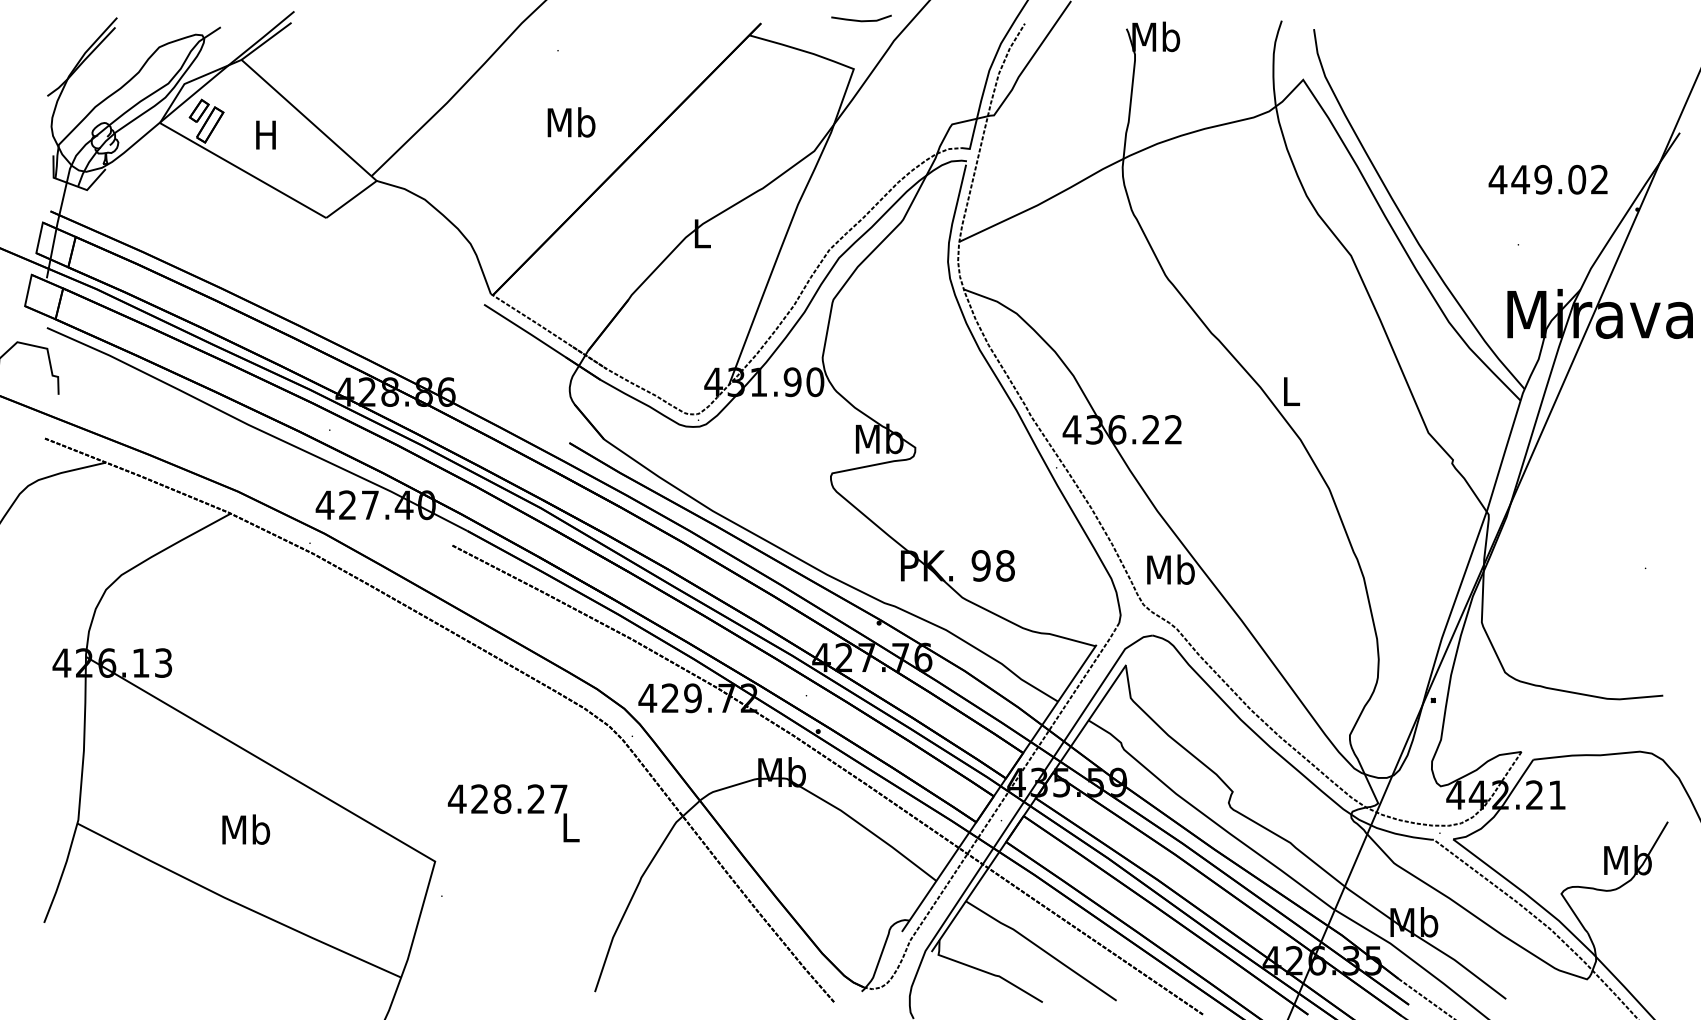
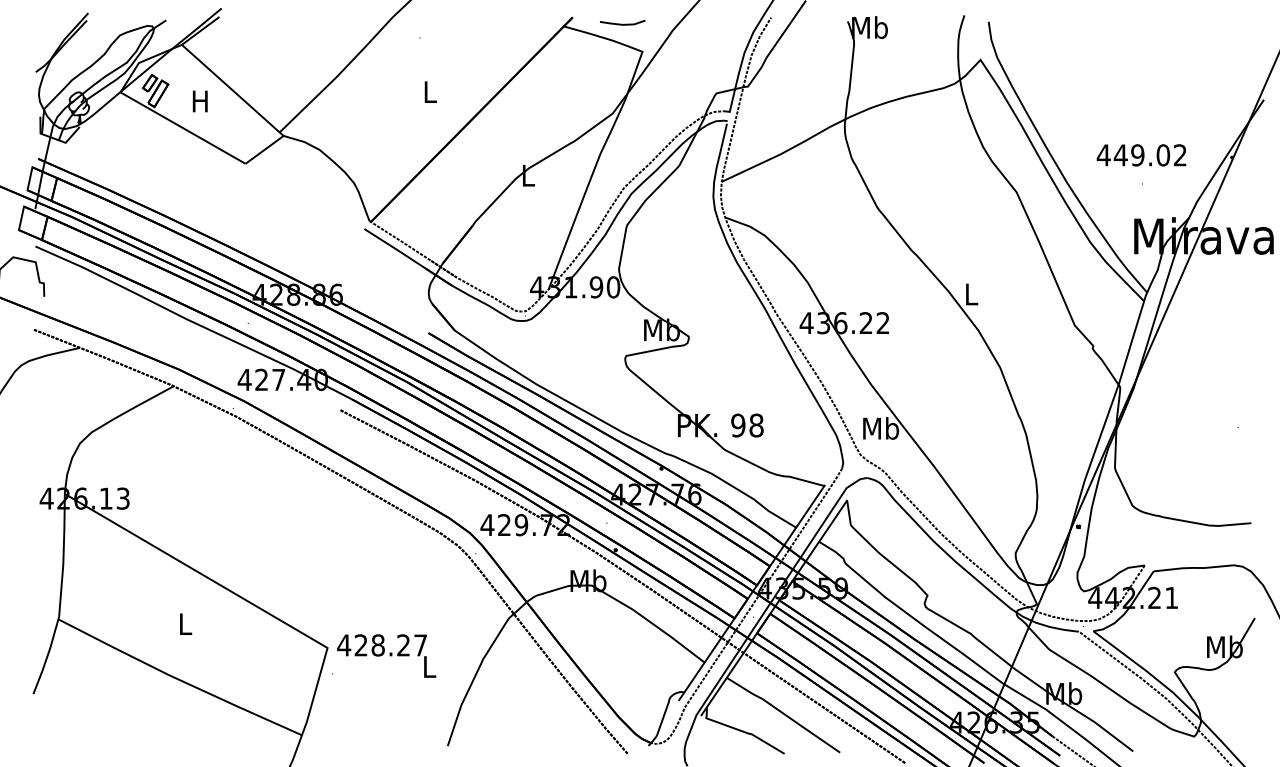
line: (861, 20) -> (622, 24), moved
text: (571, 122) -> (430, 91), Mb -> L
text: (1547, 179) -> (1141, 155), moved
text: (513, 813) -> (386, 656), moved
text: (246, 829) -> (185, 623), Mb -> L

